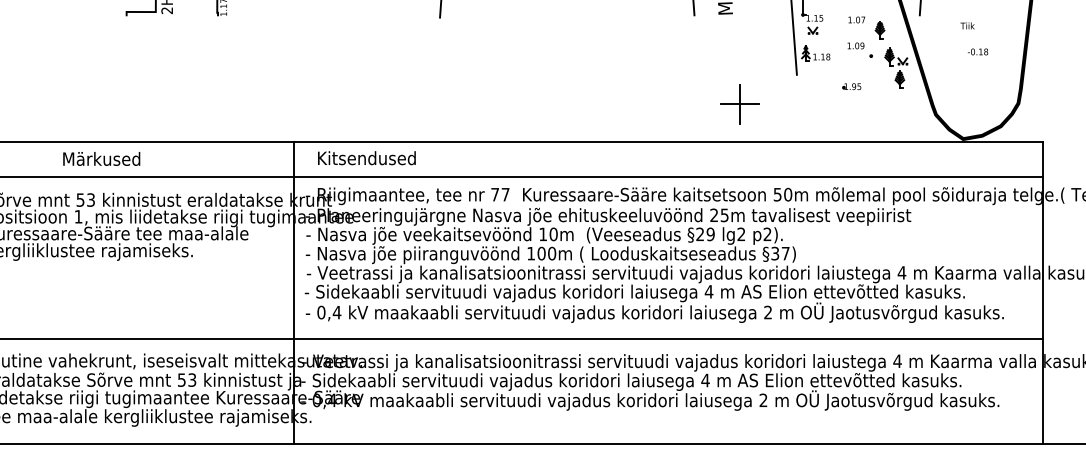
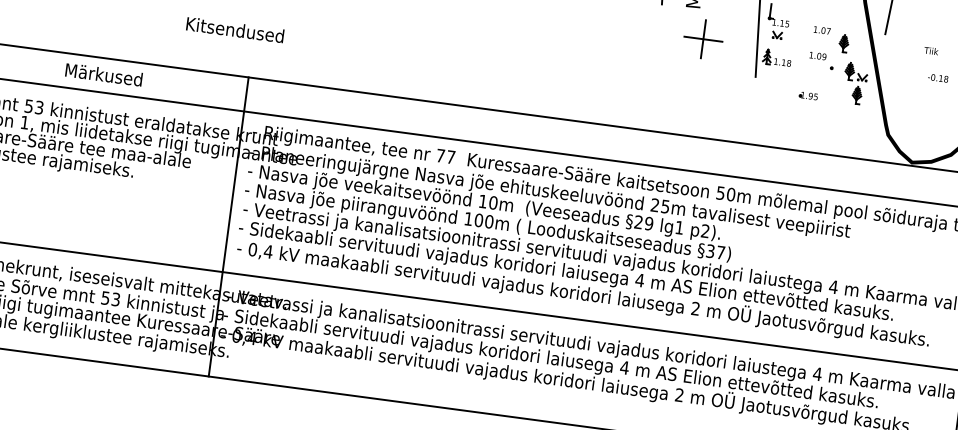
part: (739, 104) -> (702, 39), moved
text: (101, 158) -> (103, 74), moved
text: (366, 158) -> (234, 30), moved
text: (741, 233) -> (679, 226), lg2 -> lg1

